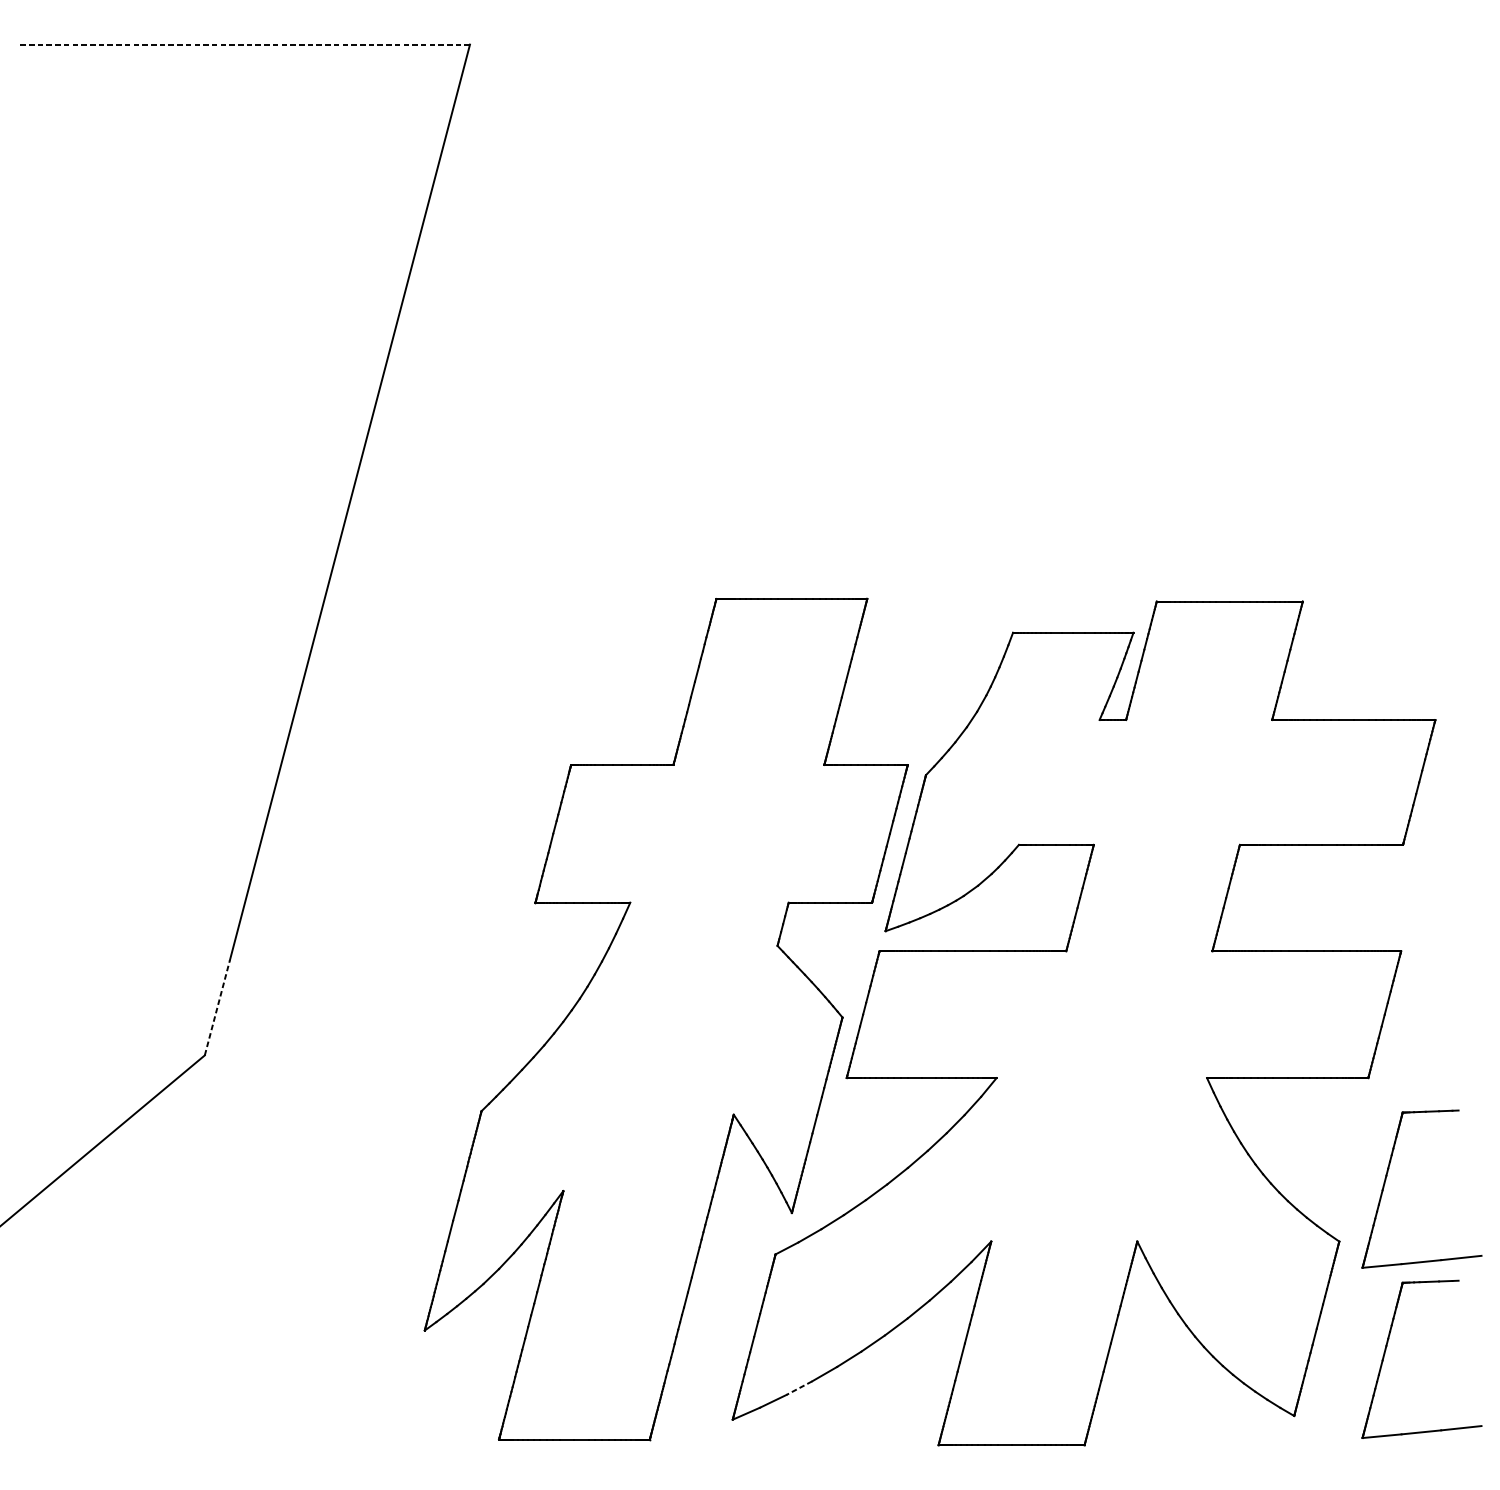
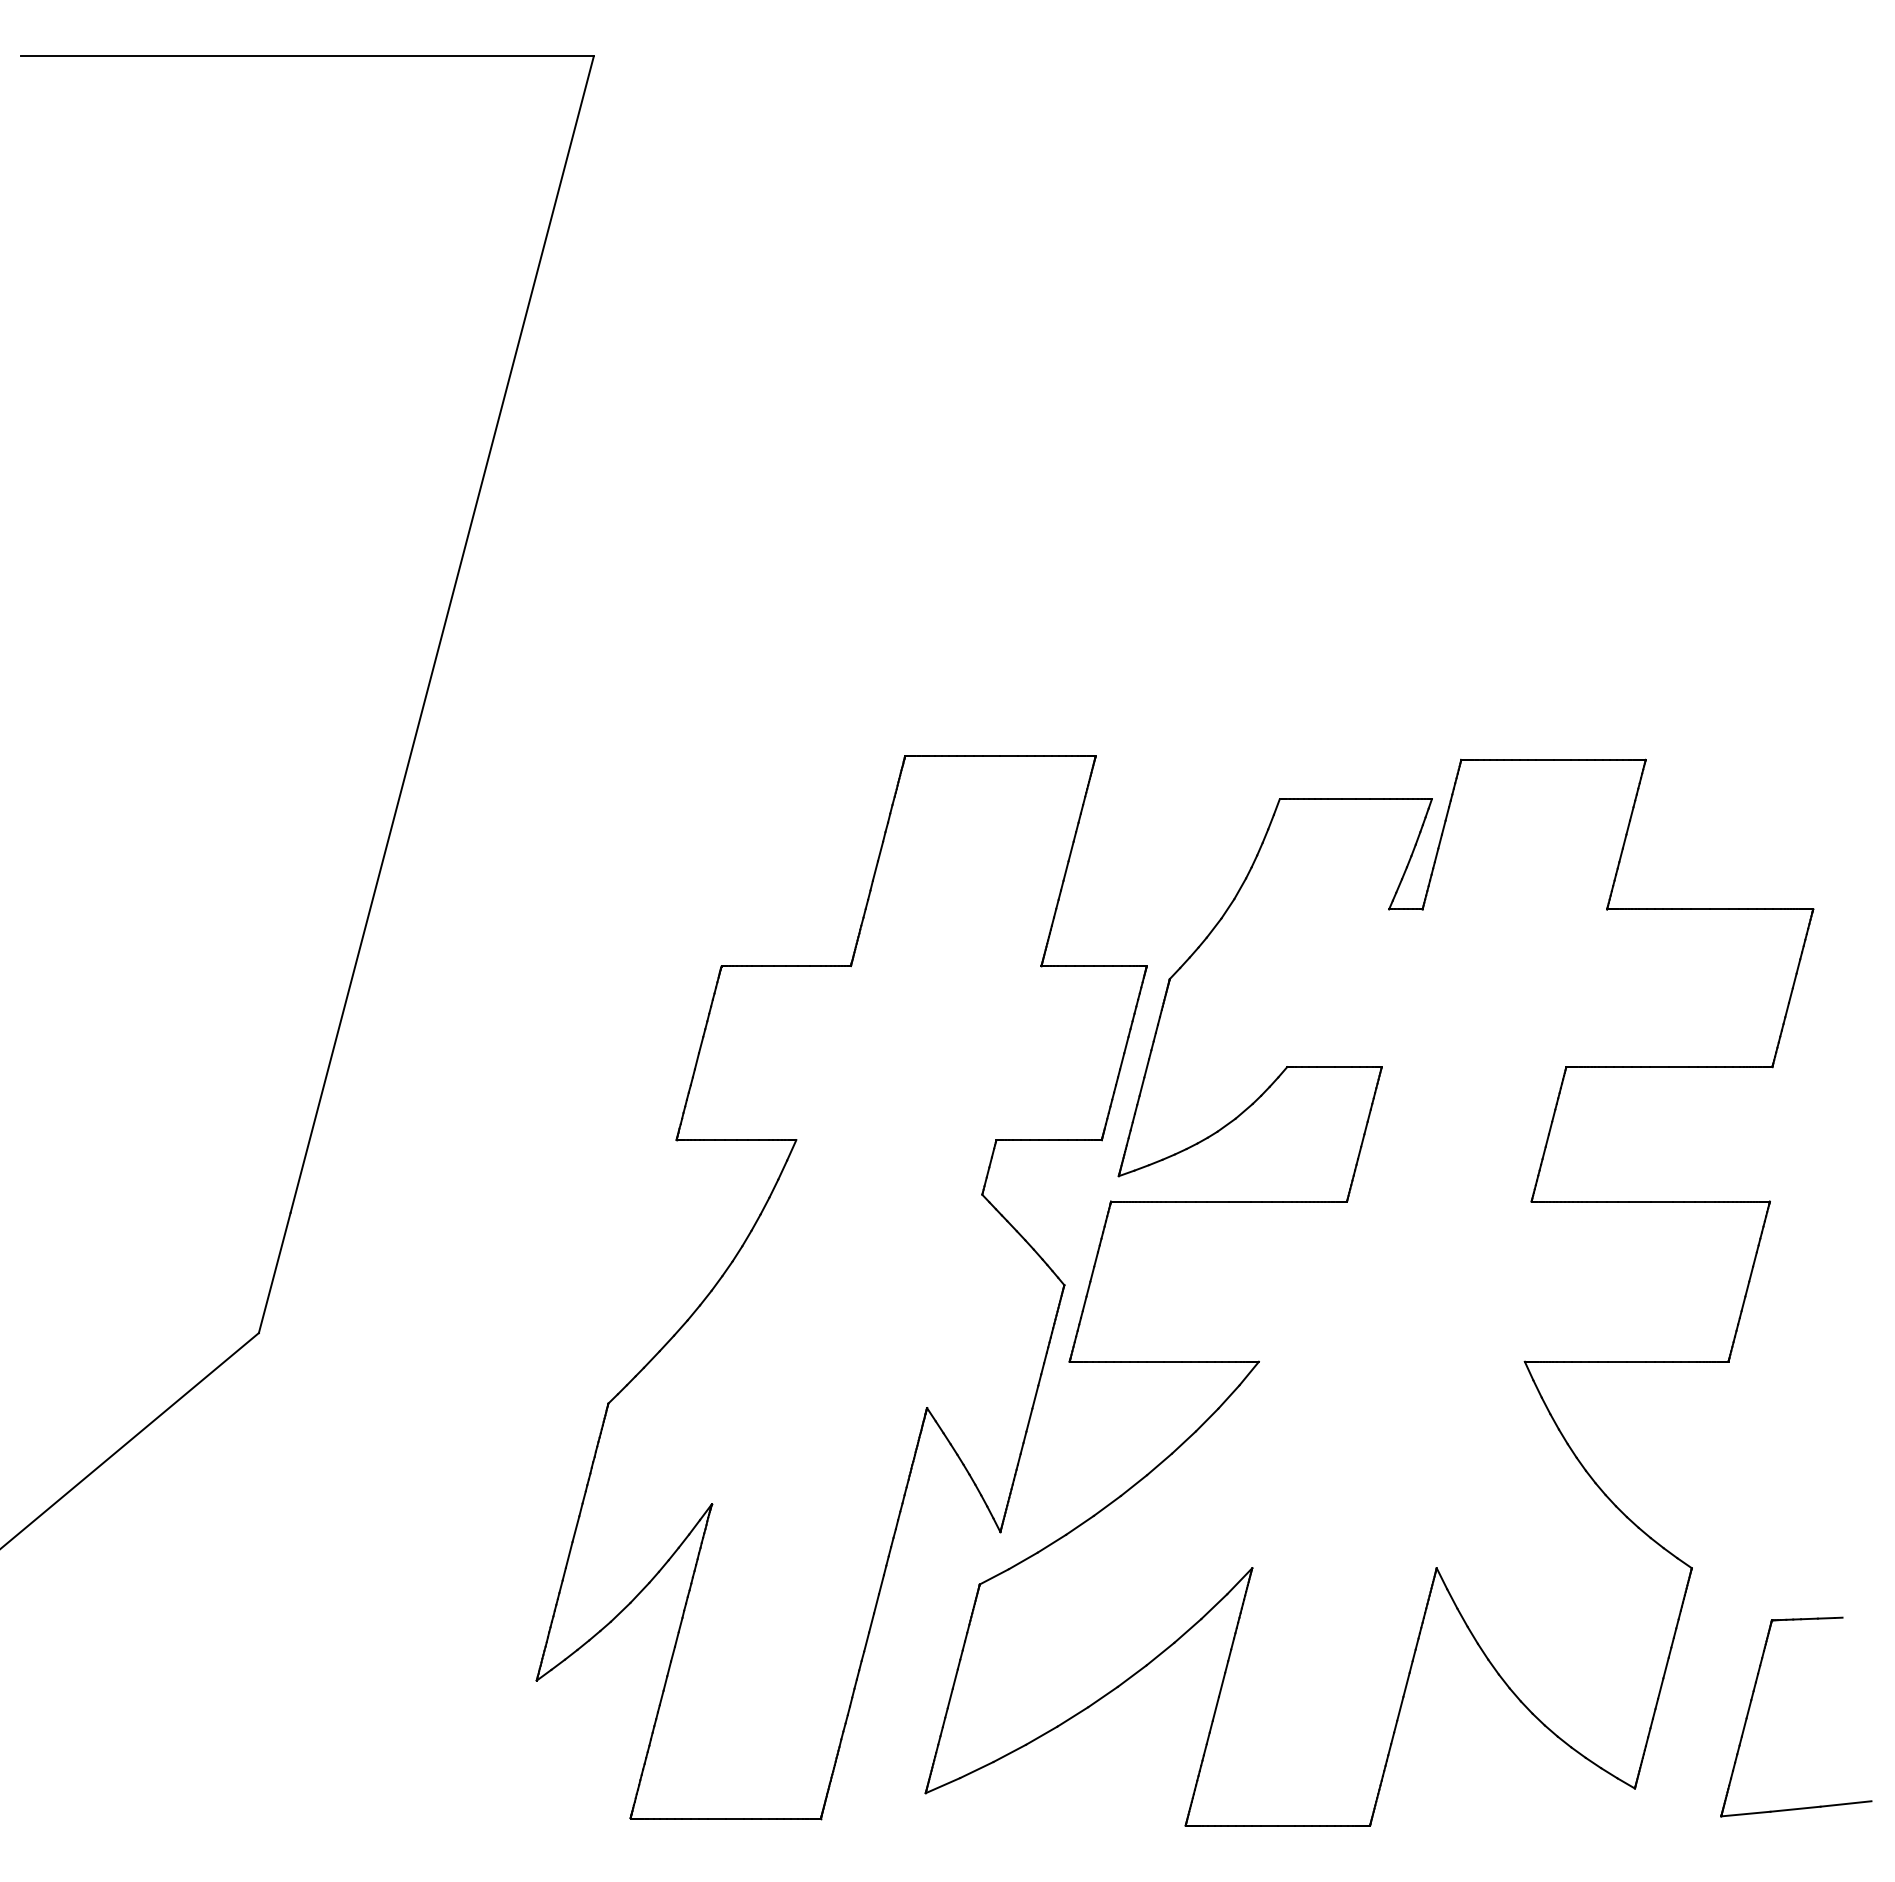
line: (242, 44) -> (306, 56), dashed -> solid
line: (217, 1007) -> (274, 1272), dashed -> solid
part: (1386, 1179) -> (1751, 1489), removed
line: (799, 1388) -> (1009, 1753), dashed -> solid

